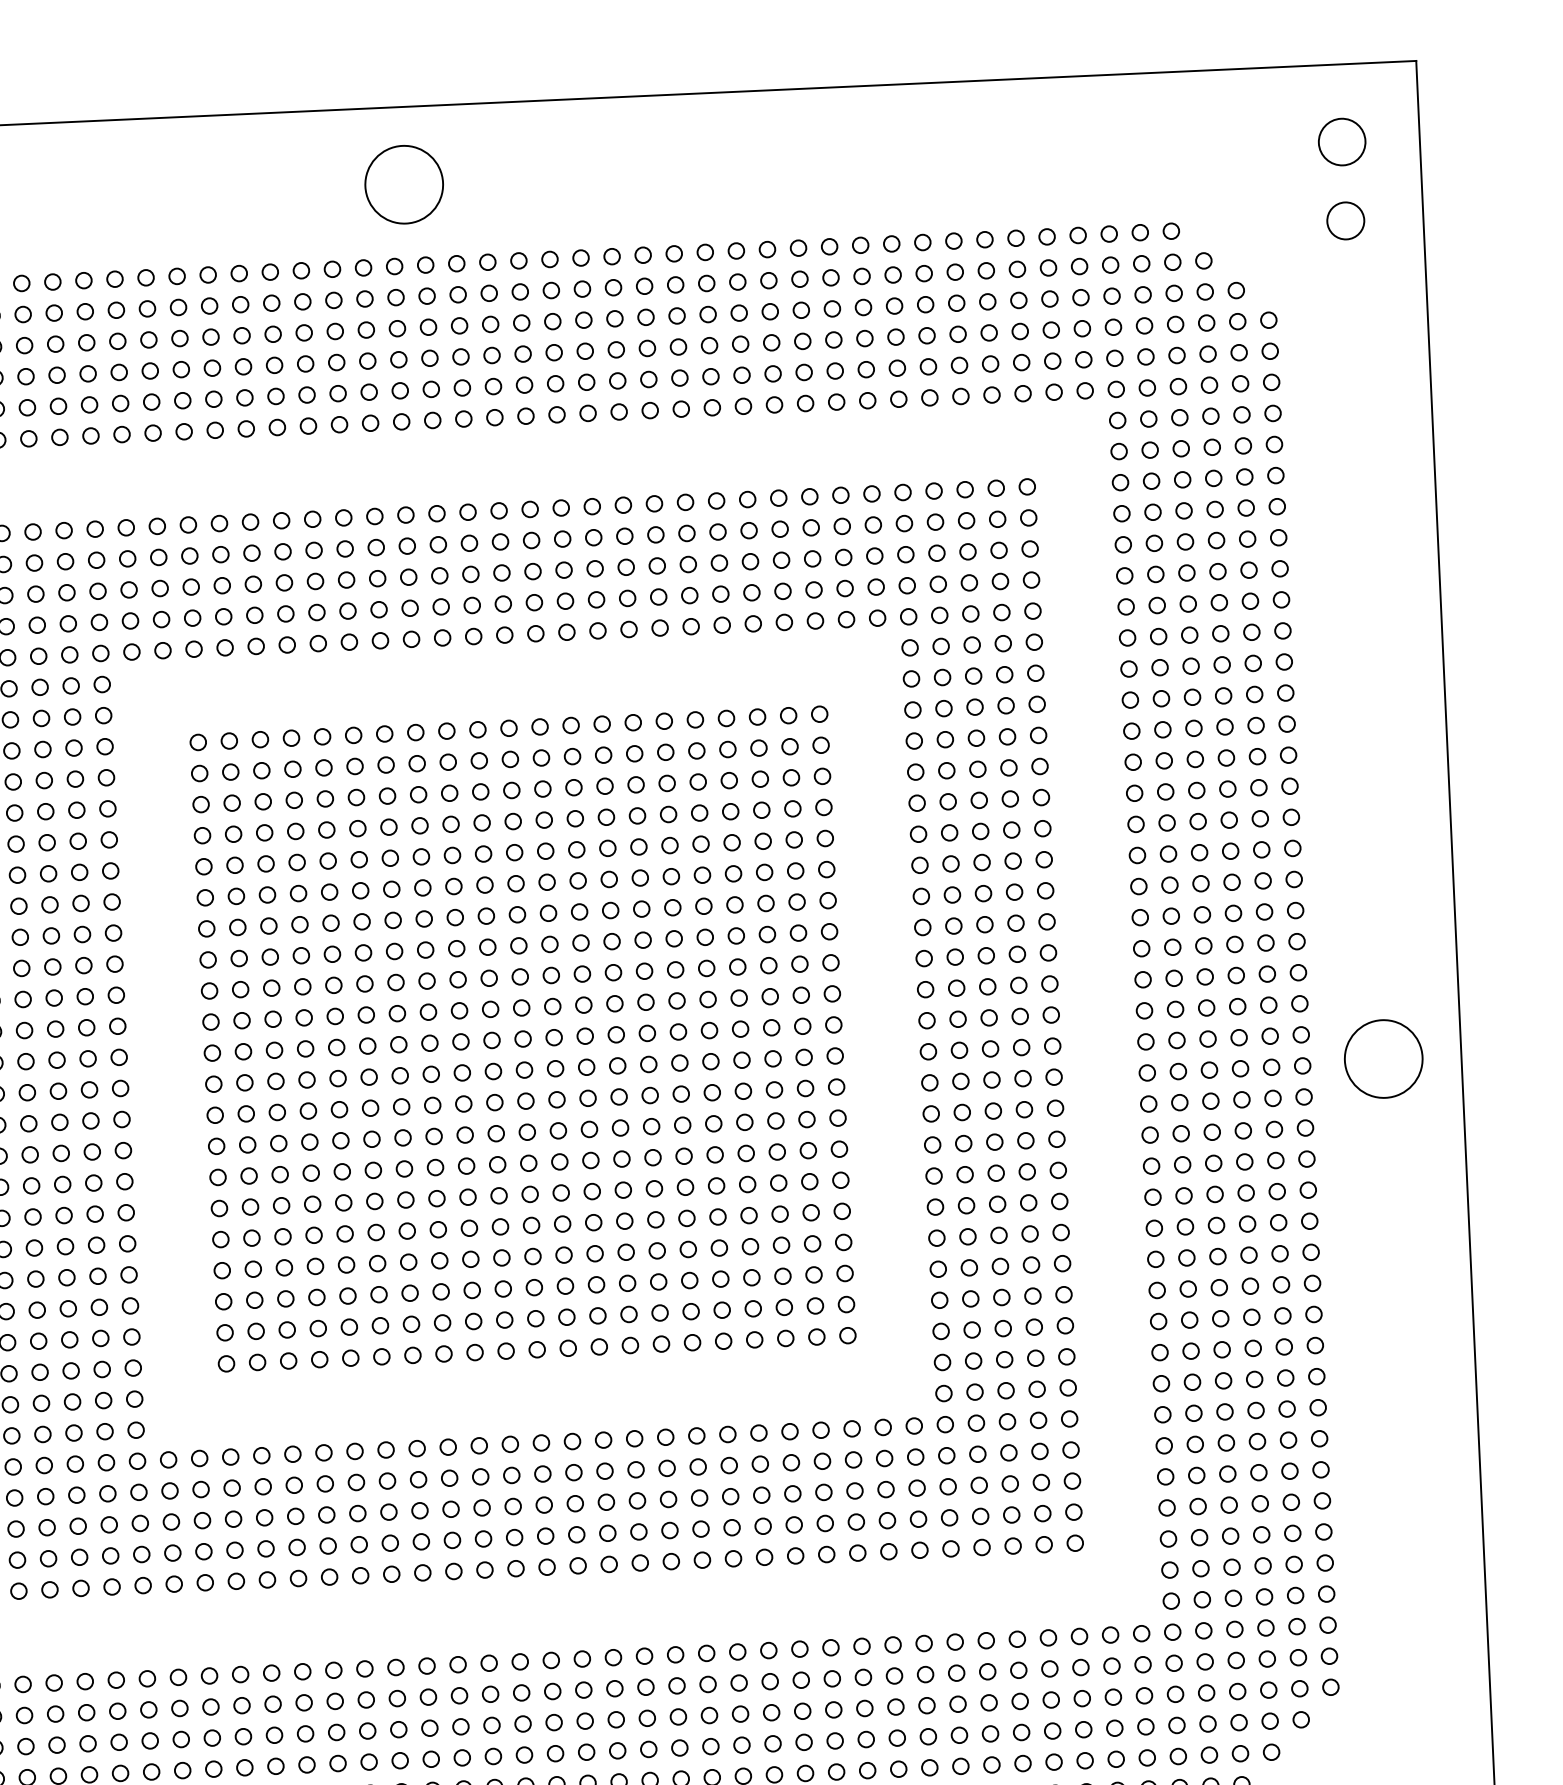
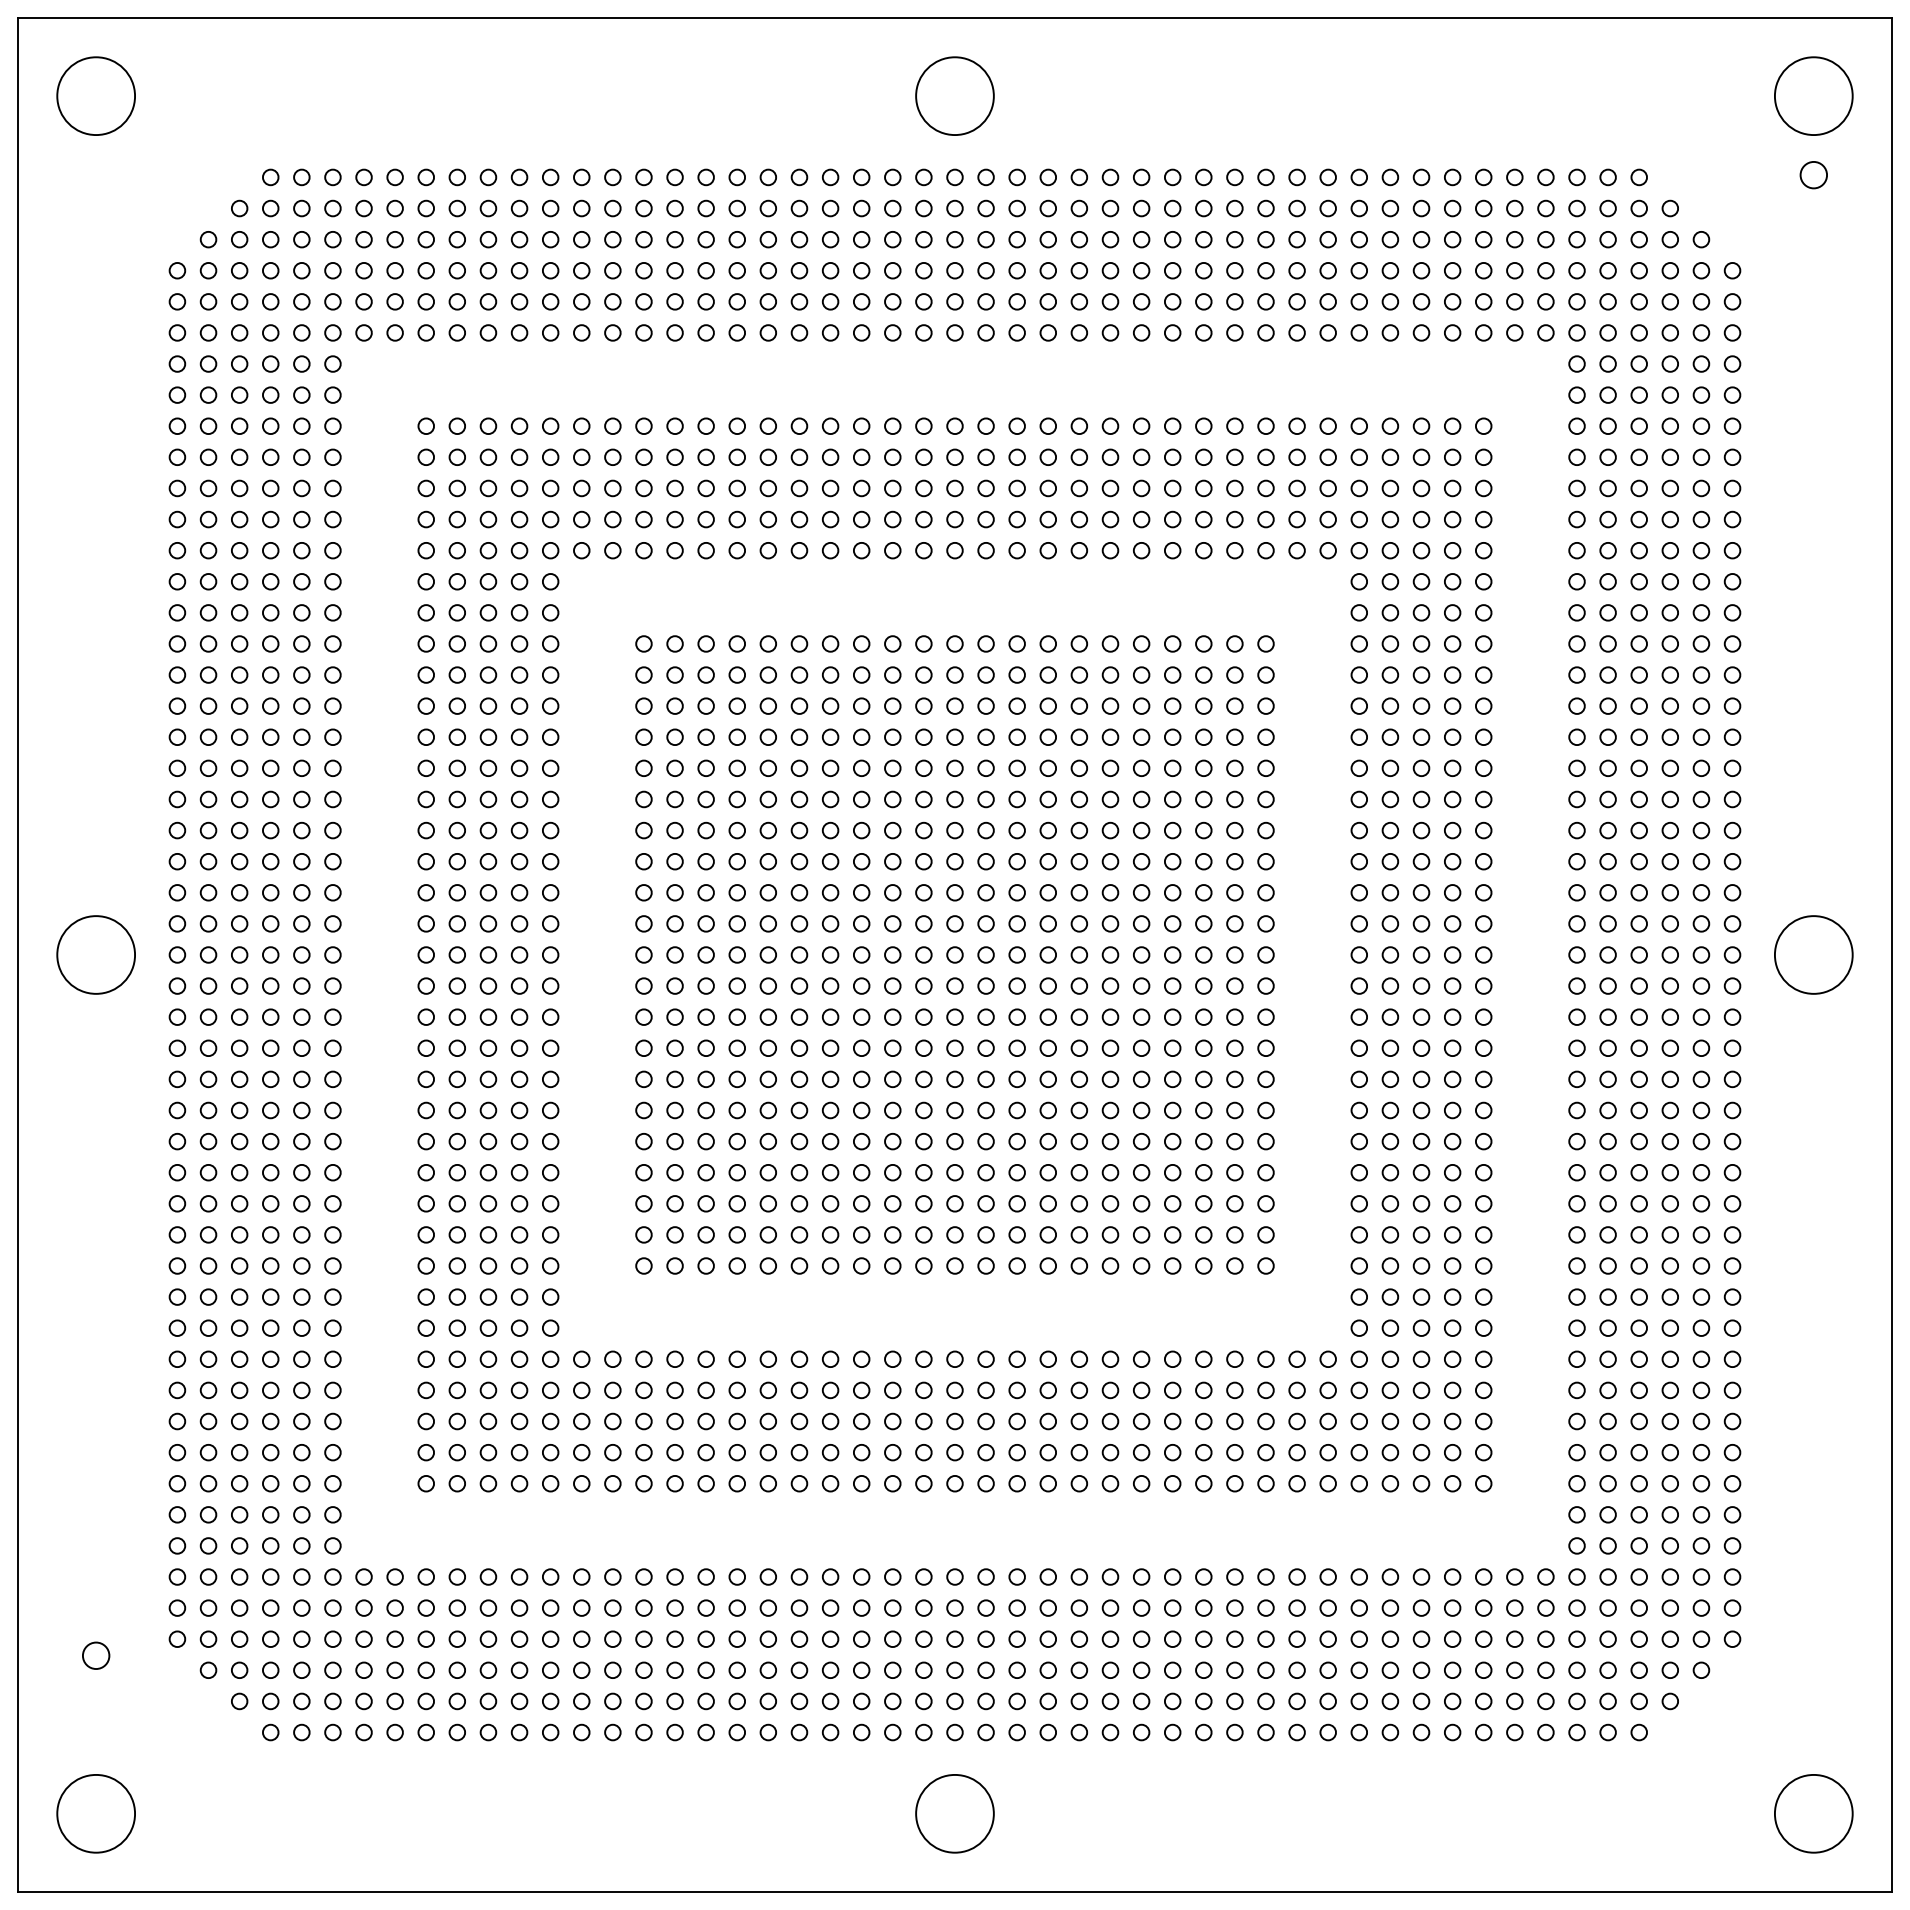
circle: (1341, 141) -> (1813, 95), size x1.67
circle: (403, 184) -> (954, 95), moved
circle: (1345, 221) -> (1813, 175), size x0.71
circle: (1383, 1058) -> (1813, 954), moved

